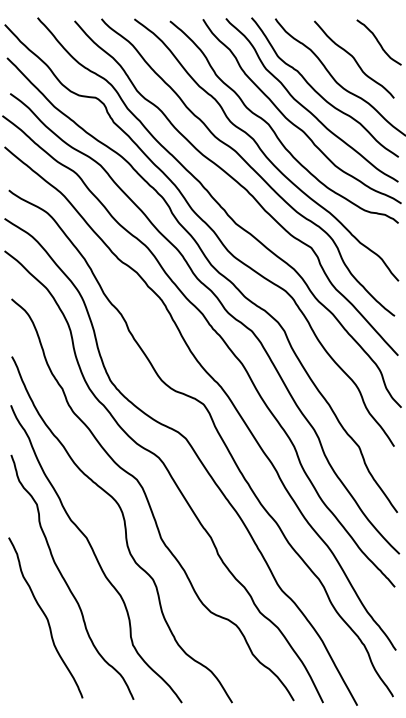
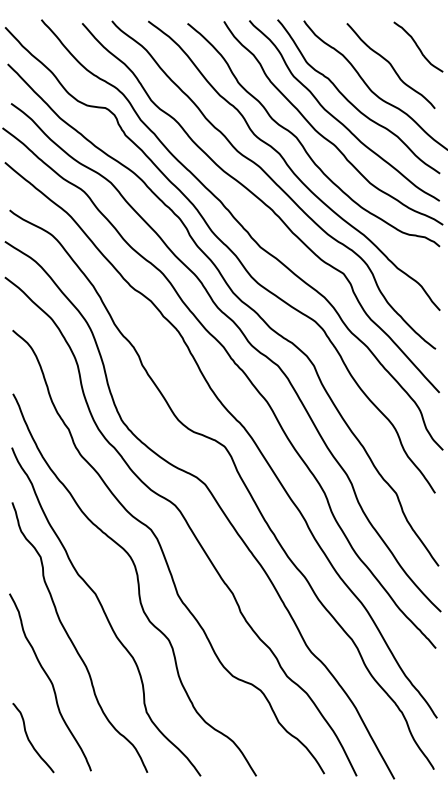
curve: (27, 670) -> (30, 740), added

